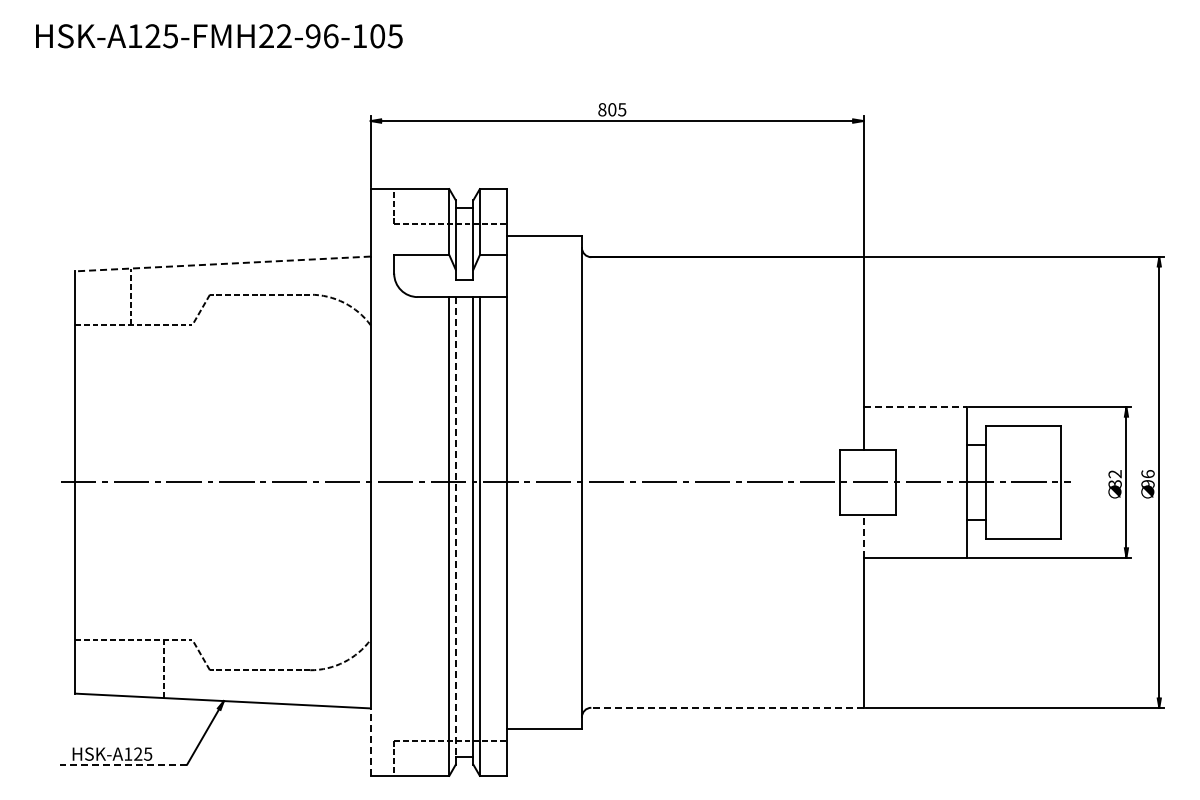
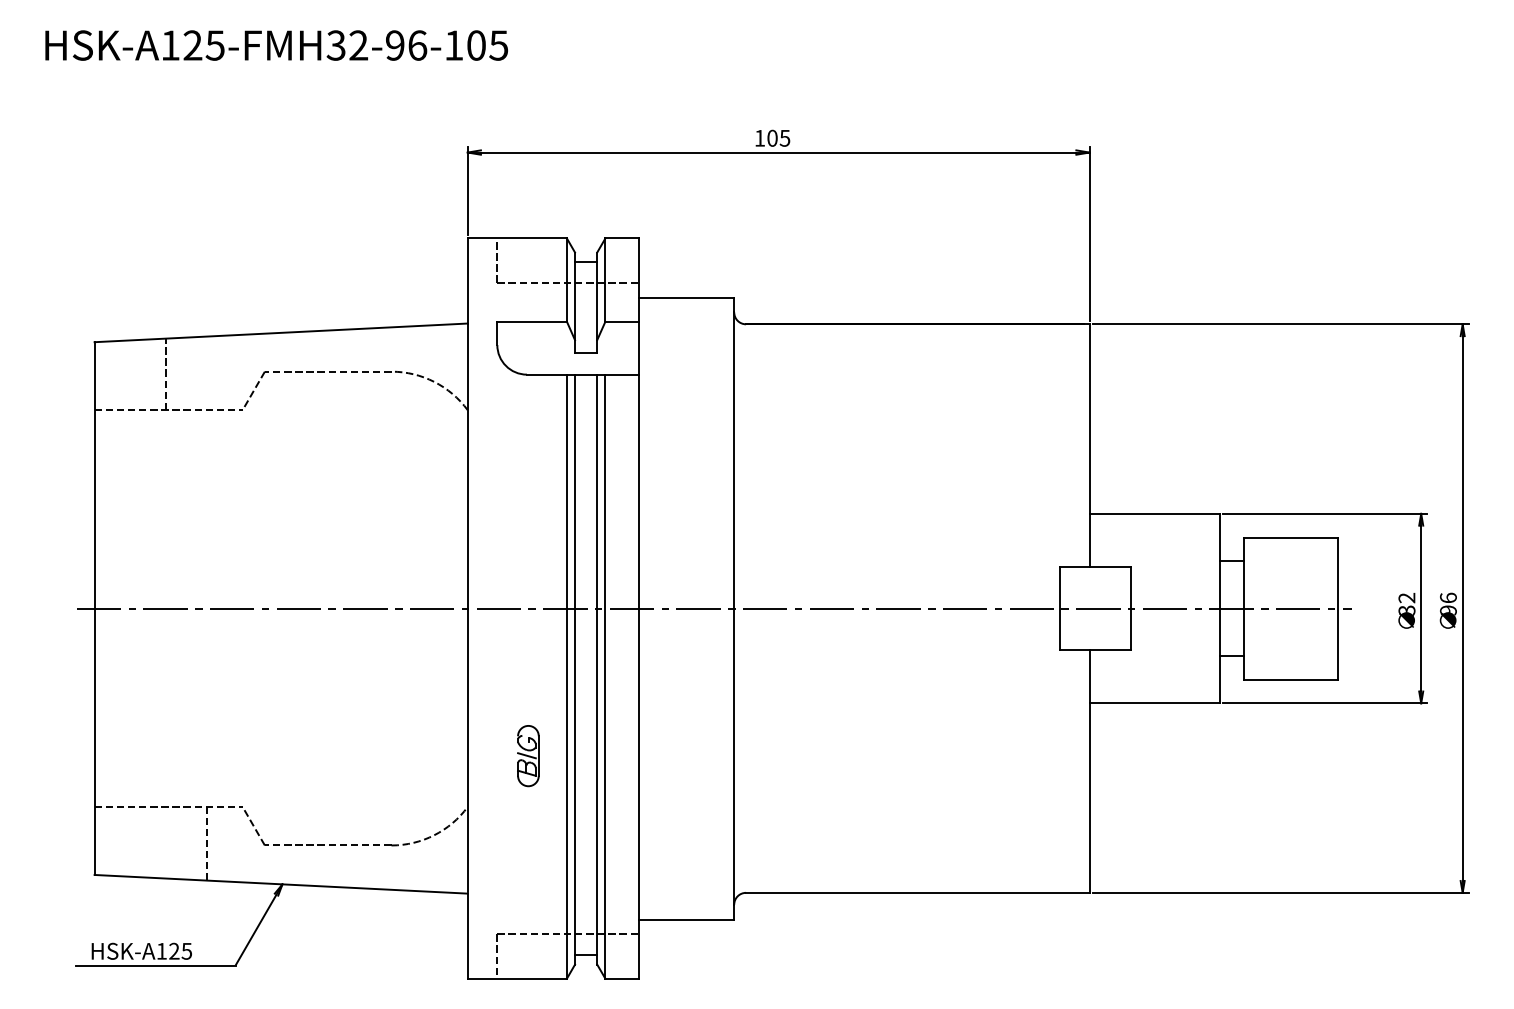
text: (266, 36) -> (336, 45), HSK-A125-FMH22-96-105 -> HSK-A125-FMH32-96-105
text: (602, 109) -> (760, 137), 805 -> 105
line: (222, 263) -> (280, 332), dashed -> solid
line: (915, 407) -> (1155, 513), dashed -> solid
line: (455, 527) -> (574, 665), dashed -> solid
line: (863, 535) -> (1089, 675), dashed -> solid
part: (418, 599) -> (528, 756), added
line: (726, 707) -> (916, 892), dashed -> solid
line: (370, 742) -> (467, 936), dashed -> solid
line: (123, 765) -> (155, 965), dashed -> solid

